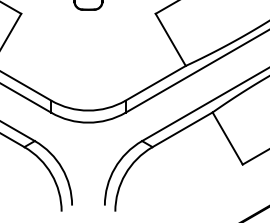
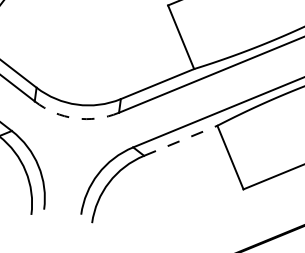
arc: (88, 122) -> (75, 118), solid -> dashed
line: (182, 129) -> (180, 140), solid -> dashed

